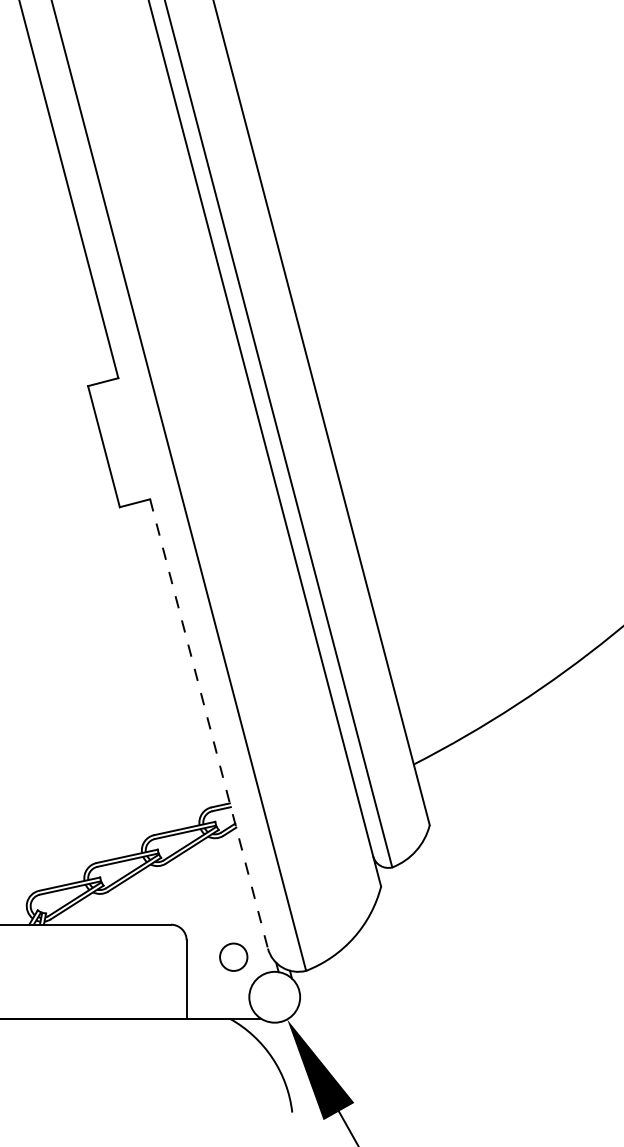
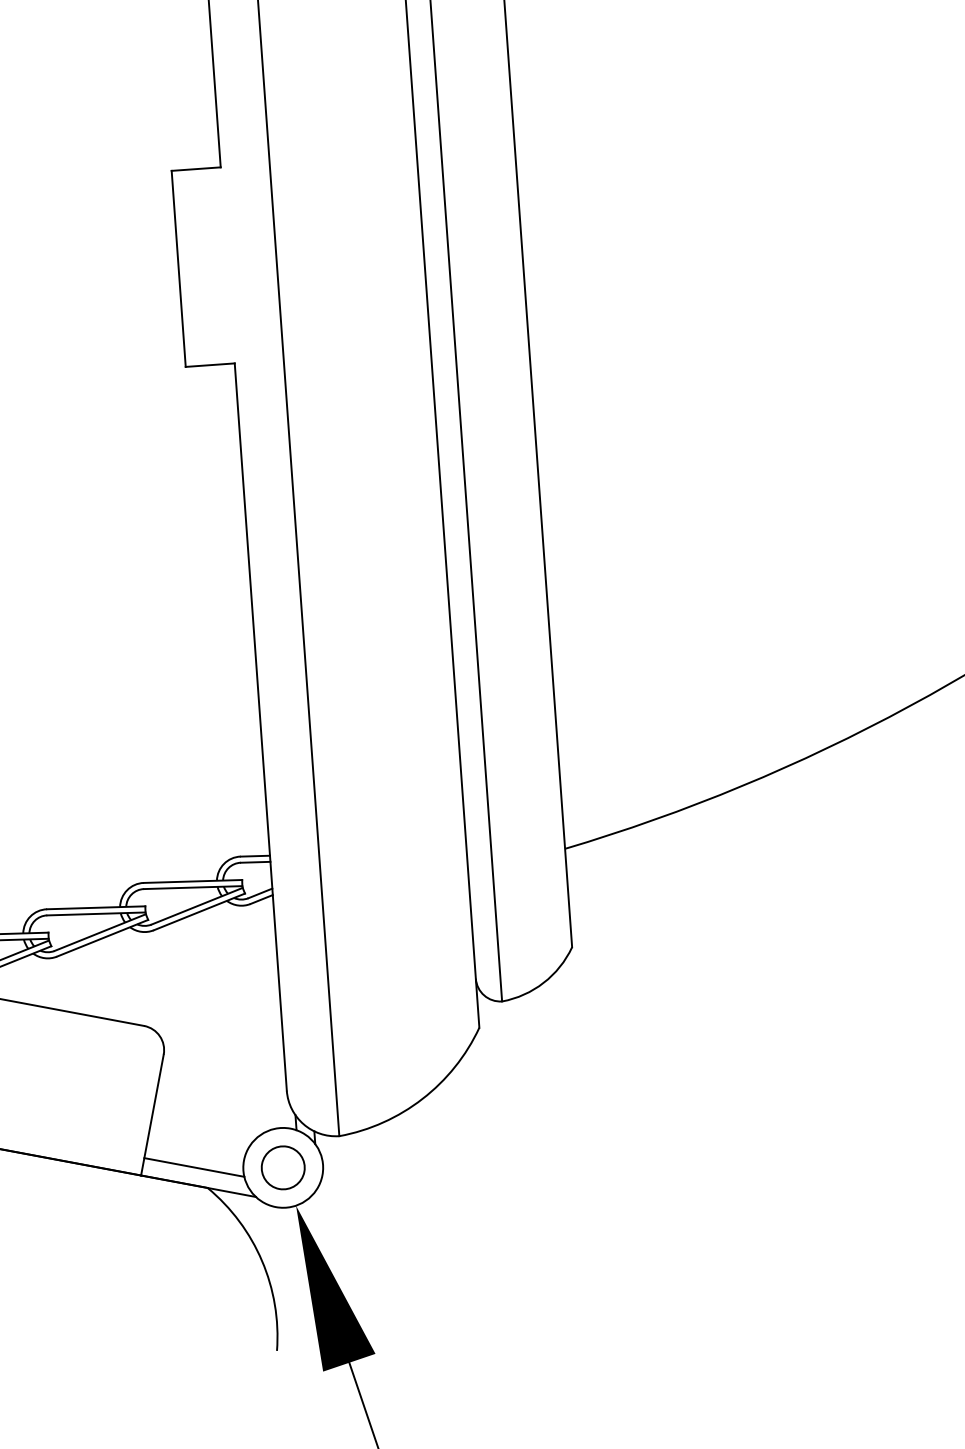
line: (209, 724) -> (261, 728), dashed -> solid
circle: (233, 956) -> (283, 1166), moved
line: (218, 1007) -> (193, 1167), added

